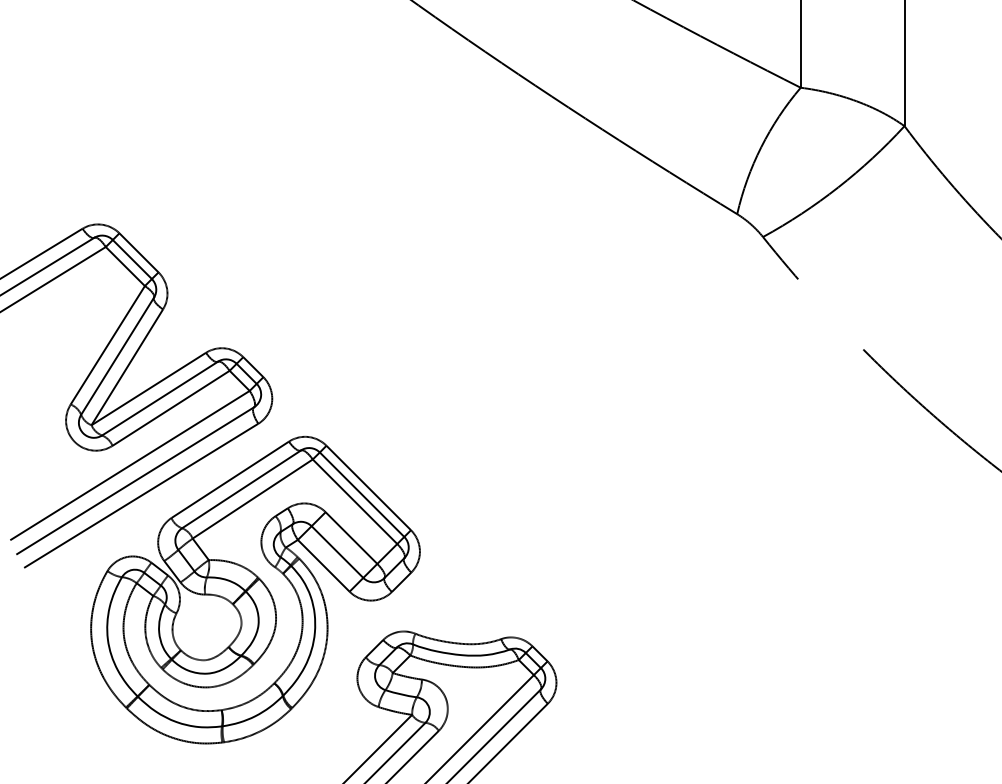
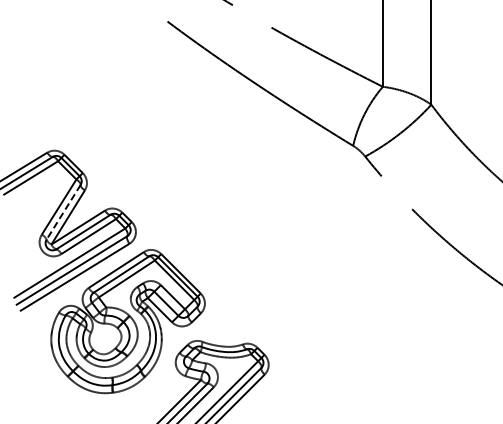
line: (117, 356) -> (63, 212), solid -> dashed

